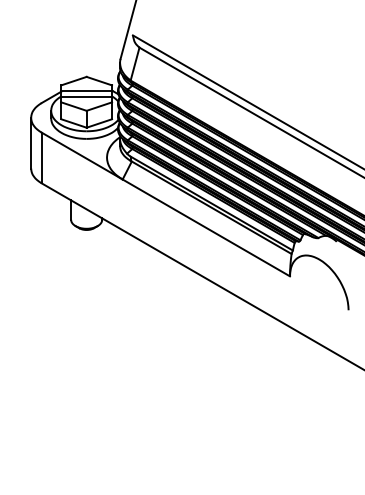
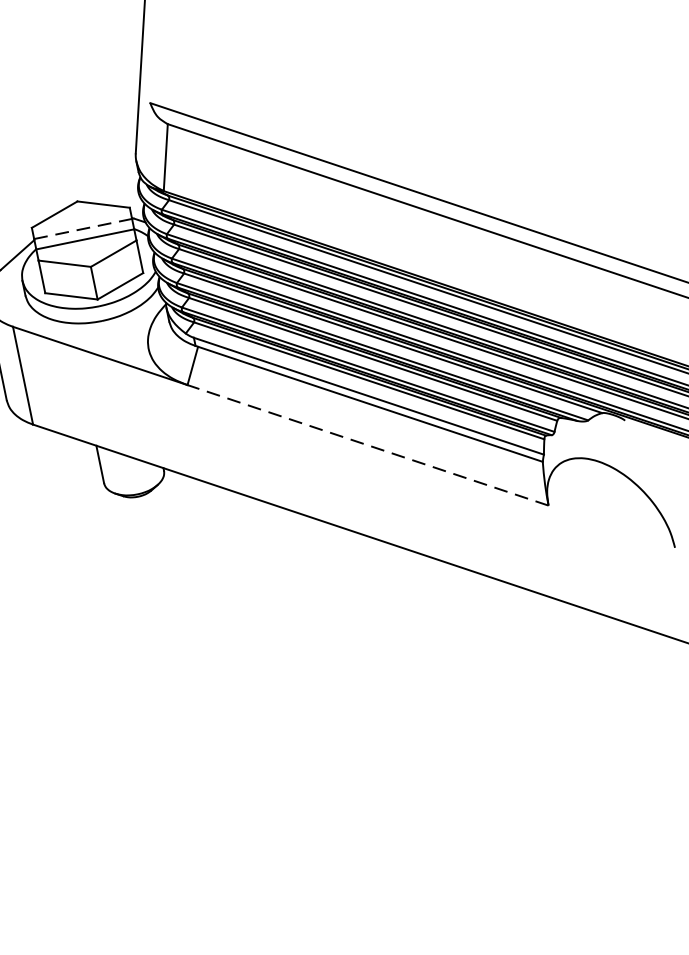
line: (87, 91) -> (84, 229), solid -> dashed
line: (206, 227) -> (368, 444), solid -> dashed

